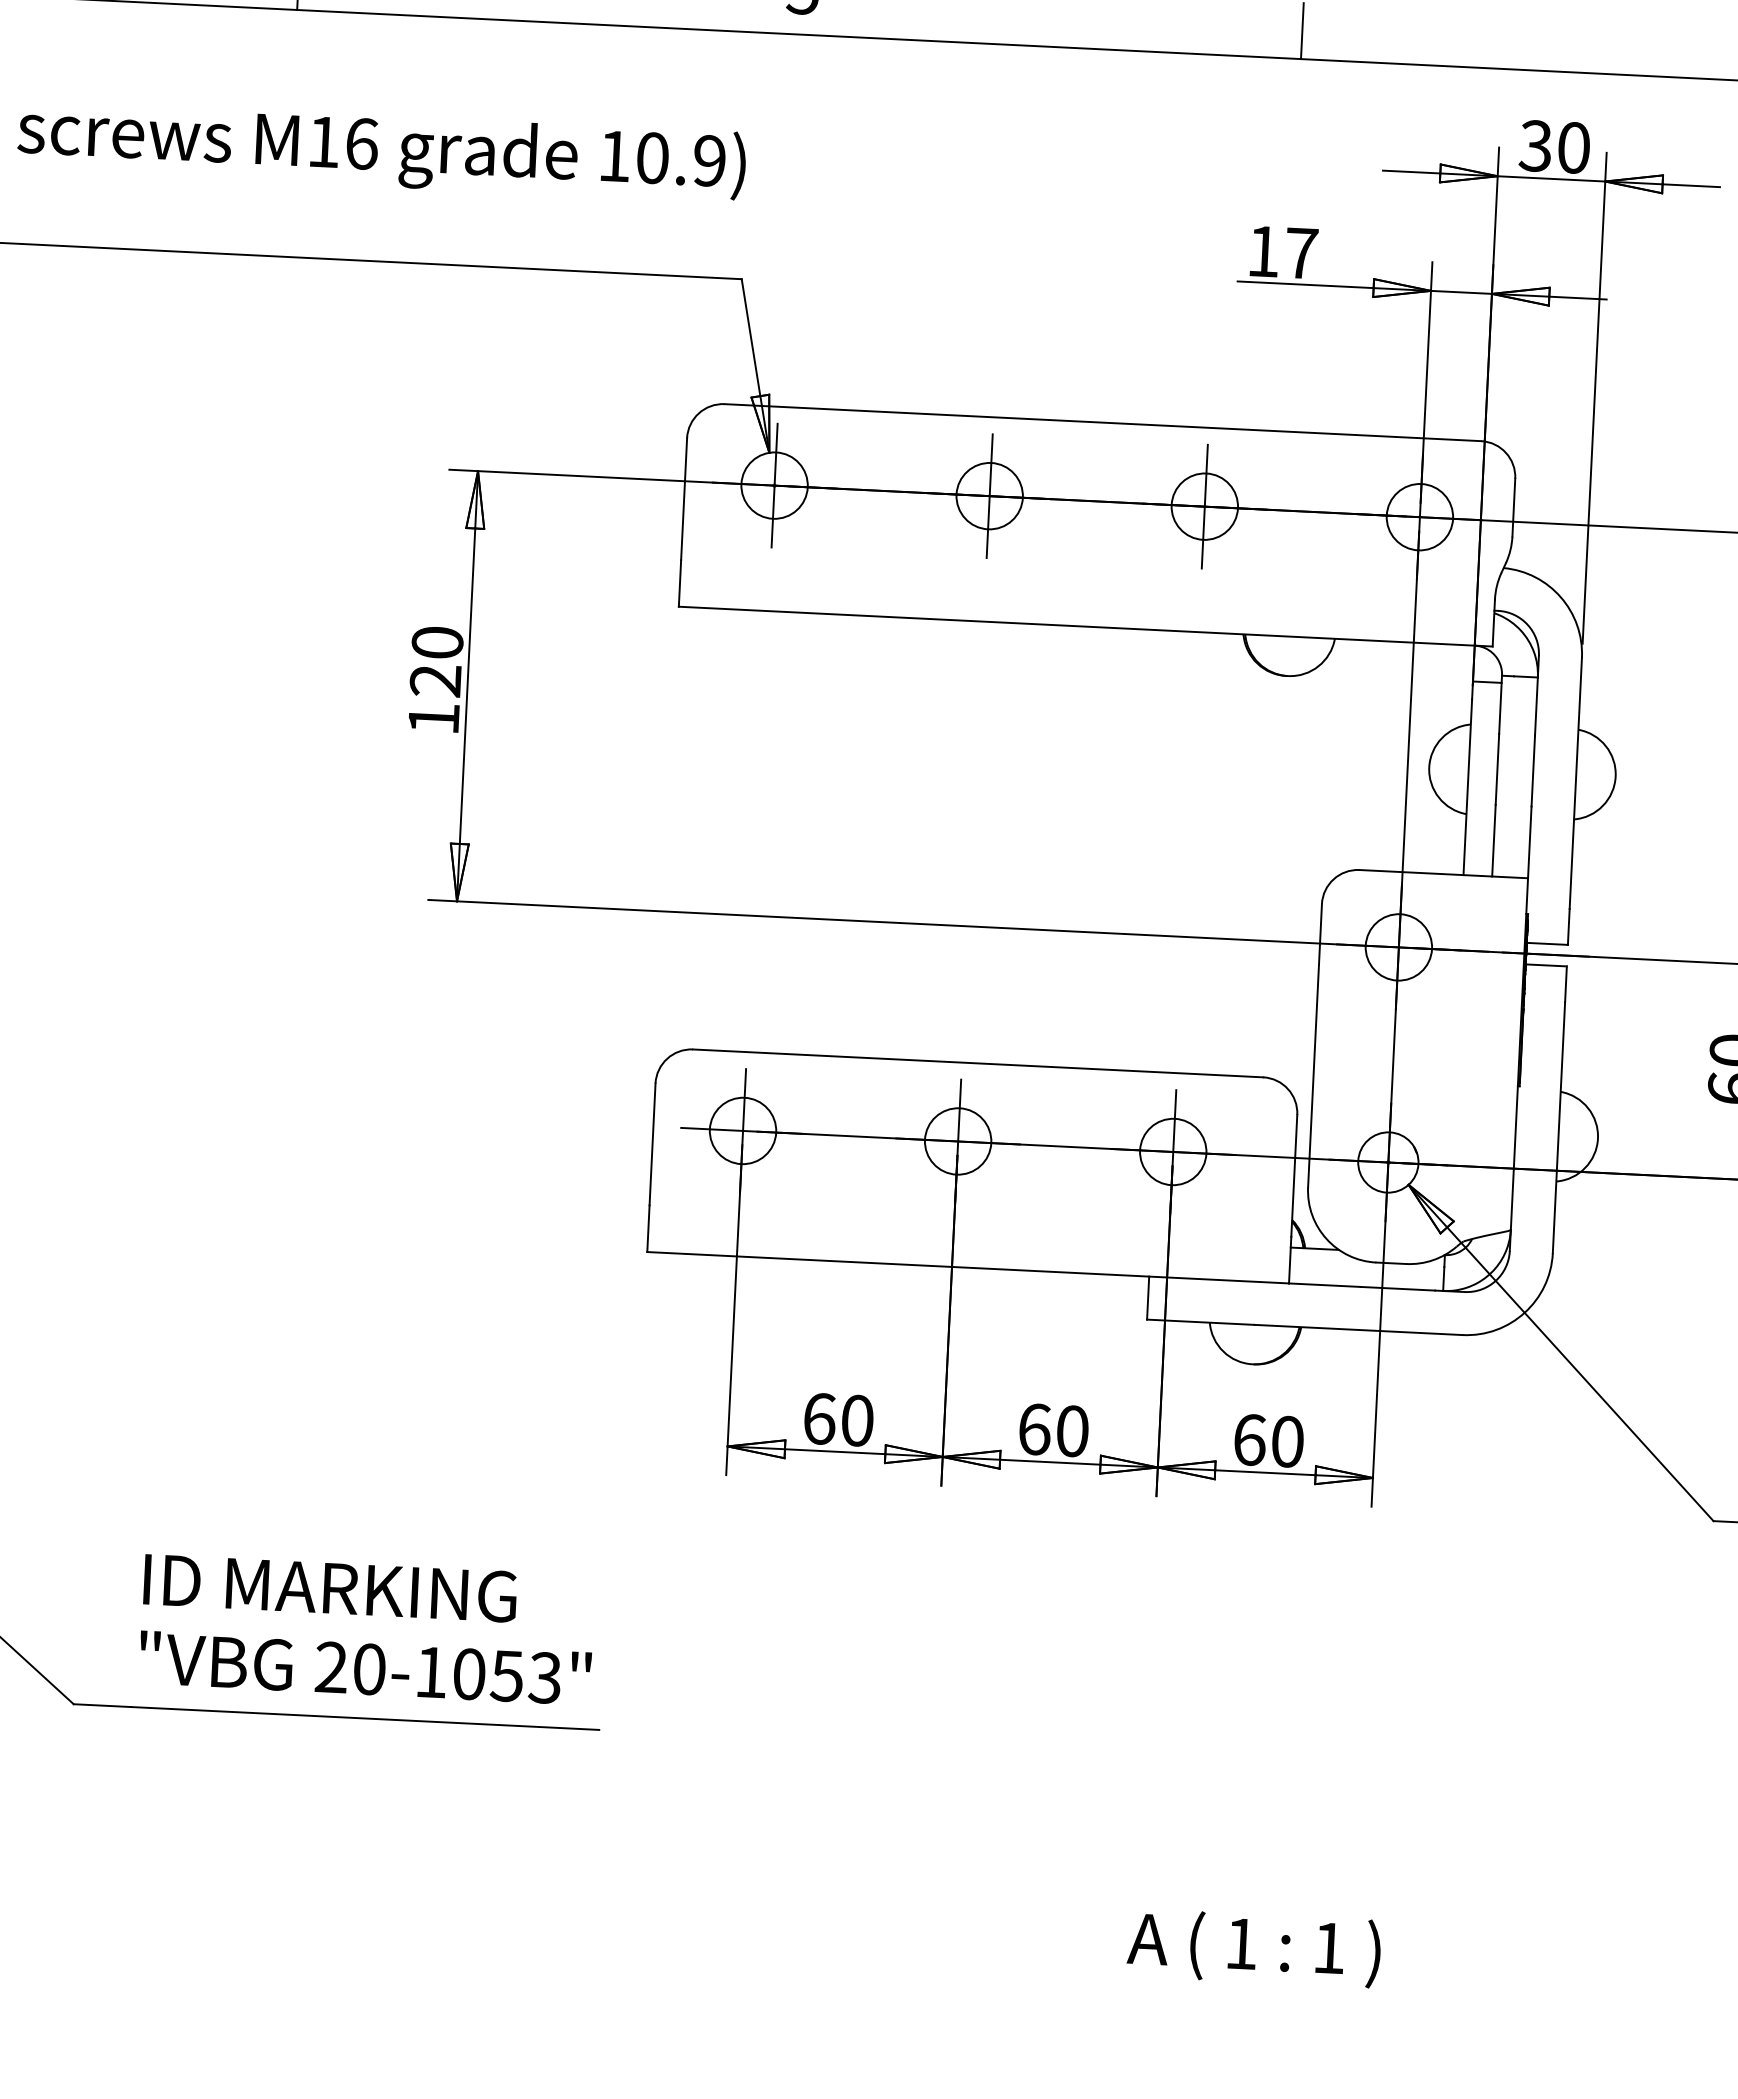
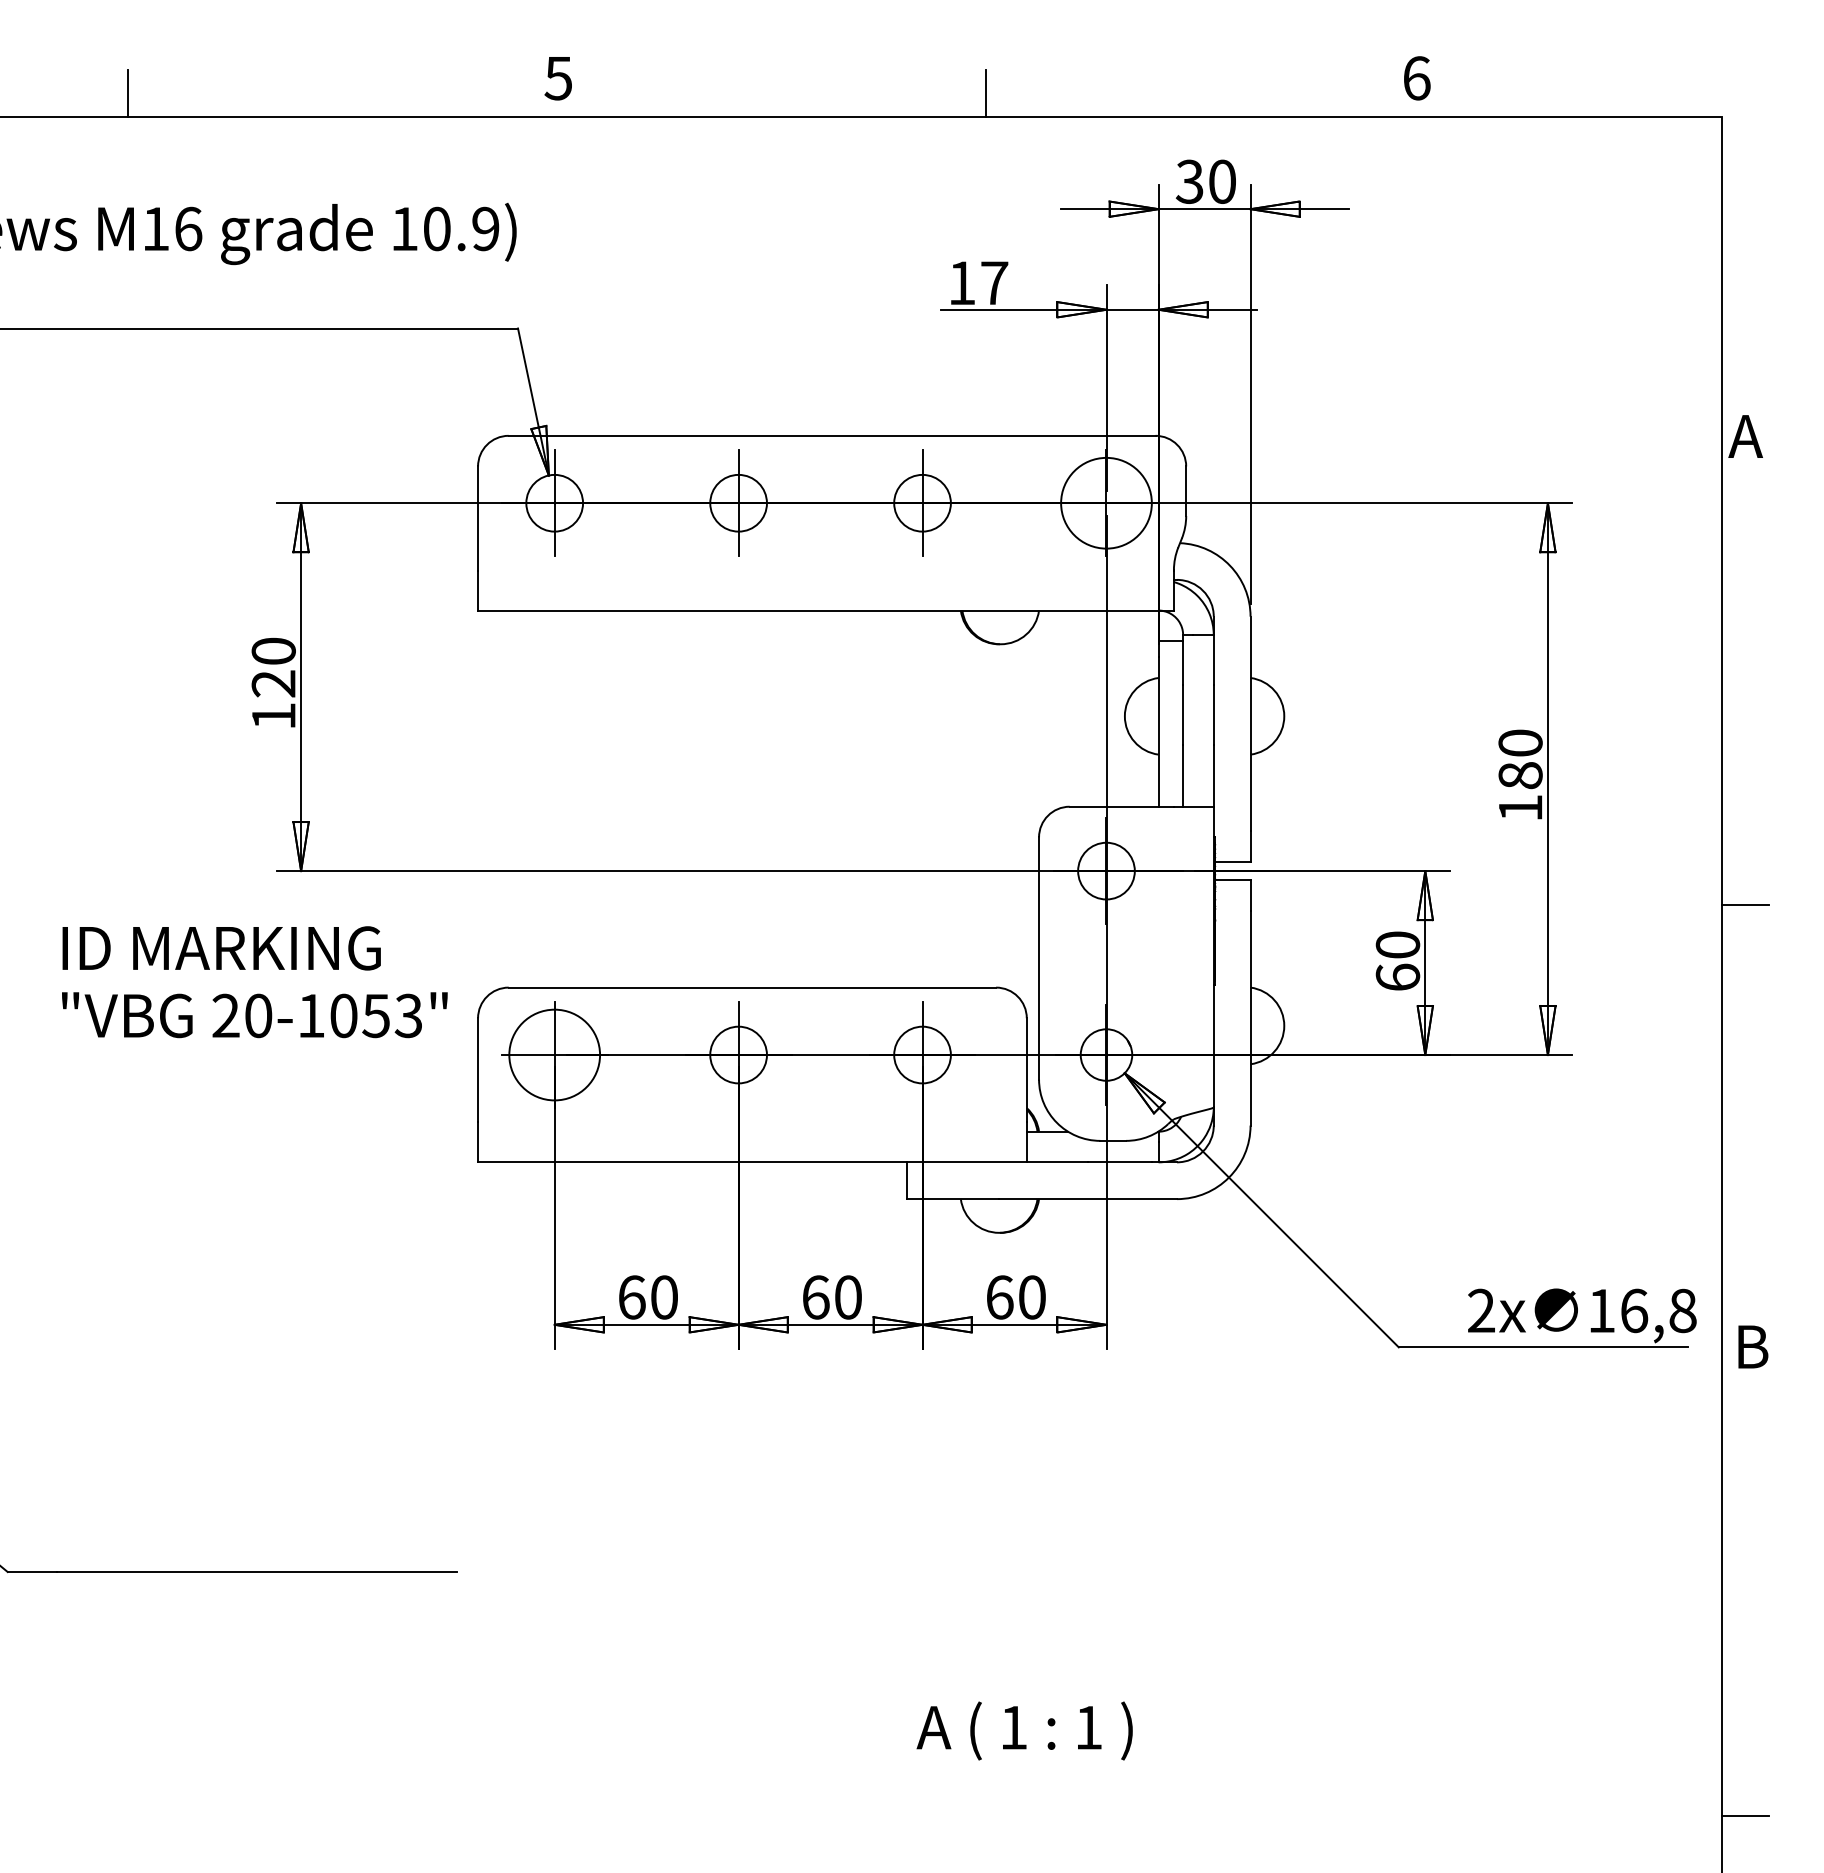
circle: (1419, 516) -> (1106, 502), size x1.6
circle: (742, 1130) -> (554, 1054), size x1.6
text: (366, 1630) -> (254, 982), moved

